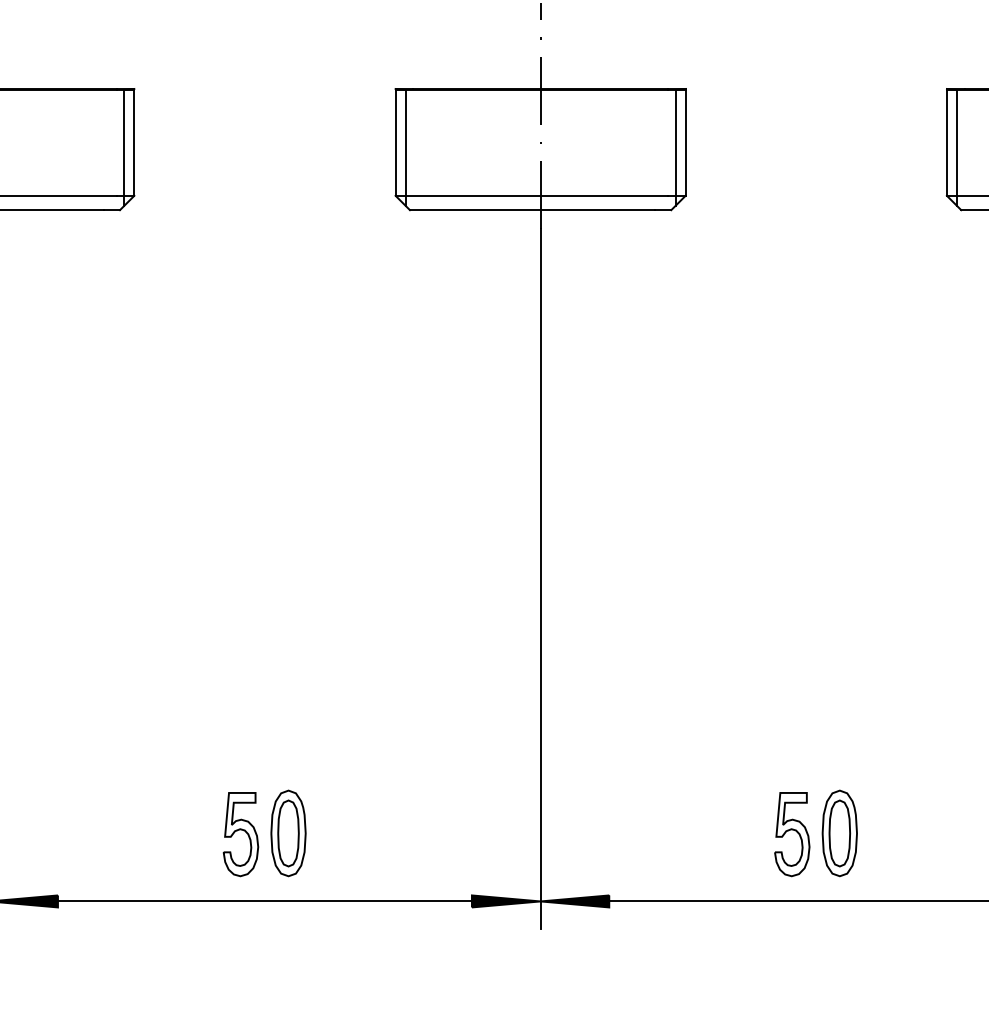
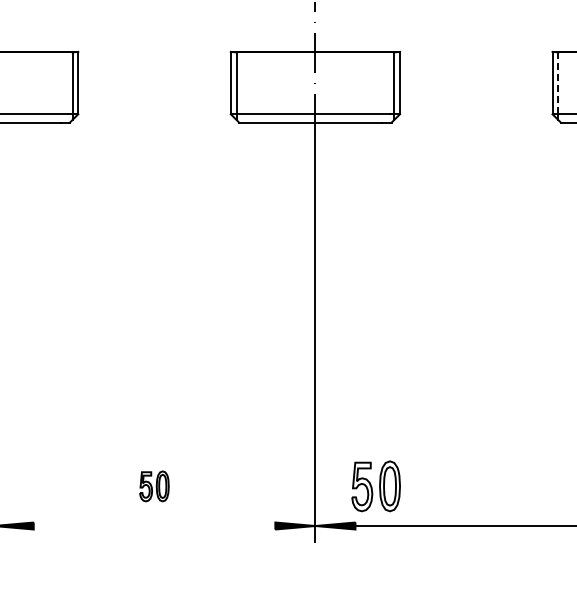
line: (957, 143) -> (558, 83), solid -> dashed
part: (264, 833) -> (154, 486), size x0.6
part: (814, 833) -> (375, 486), moved
line: (264, 902) -> (154, 526), removed

